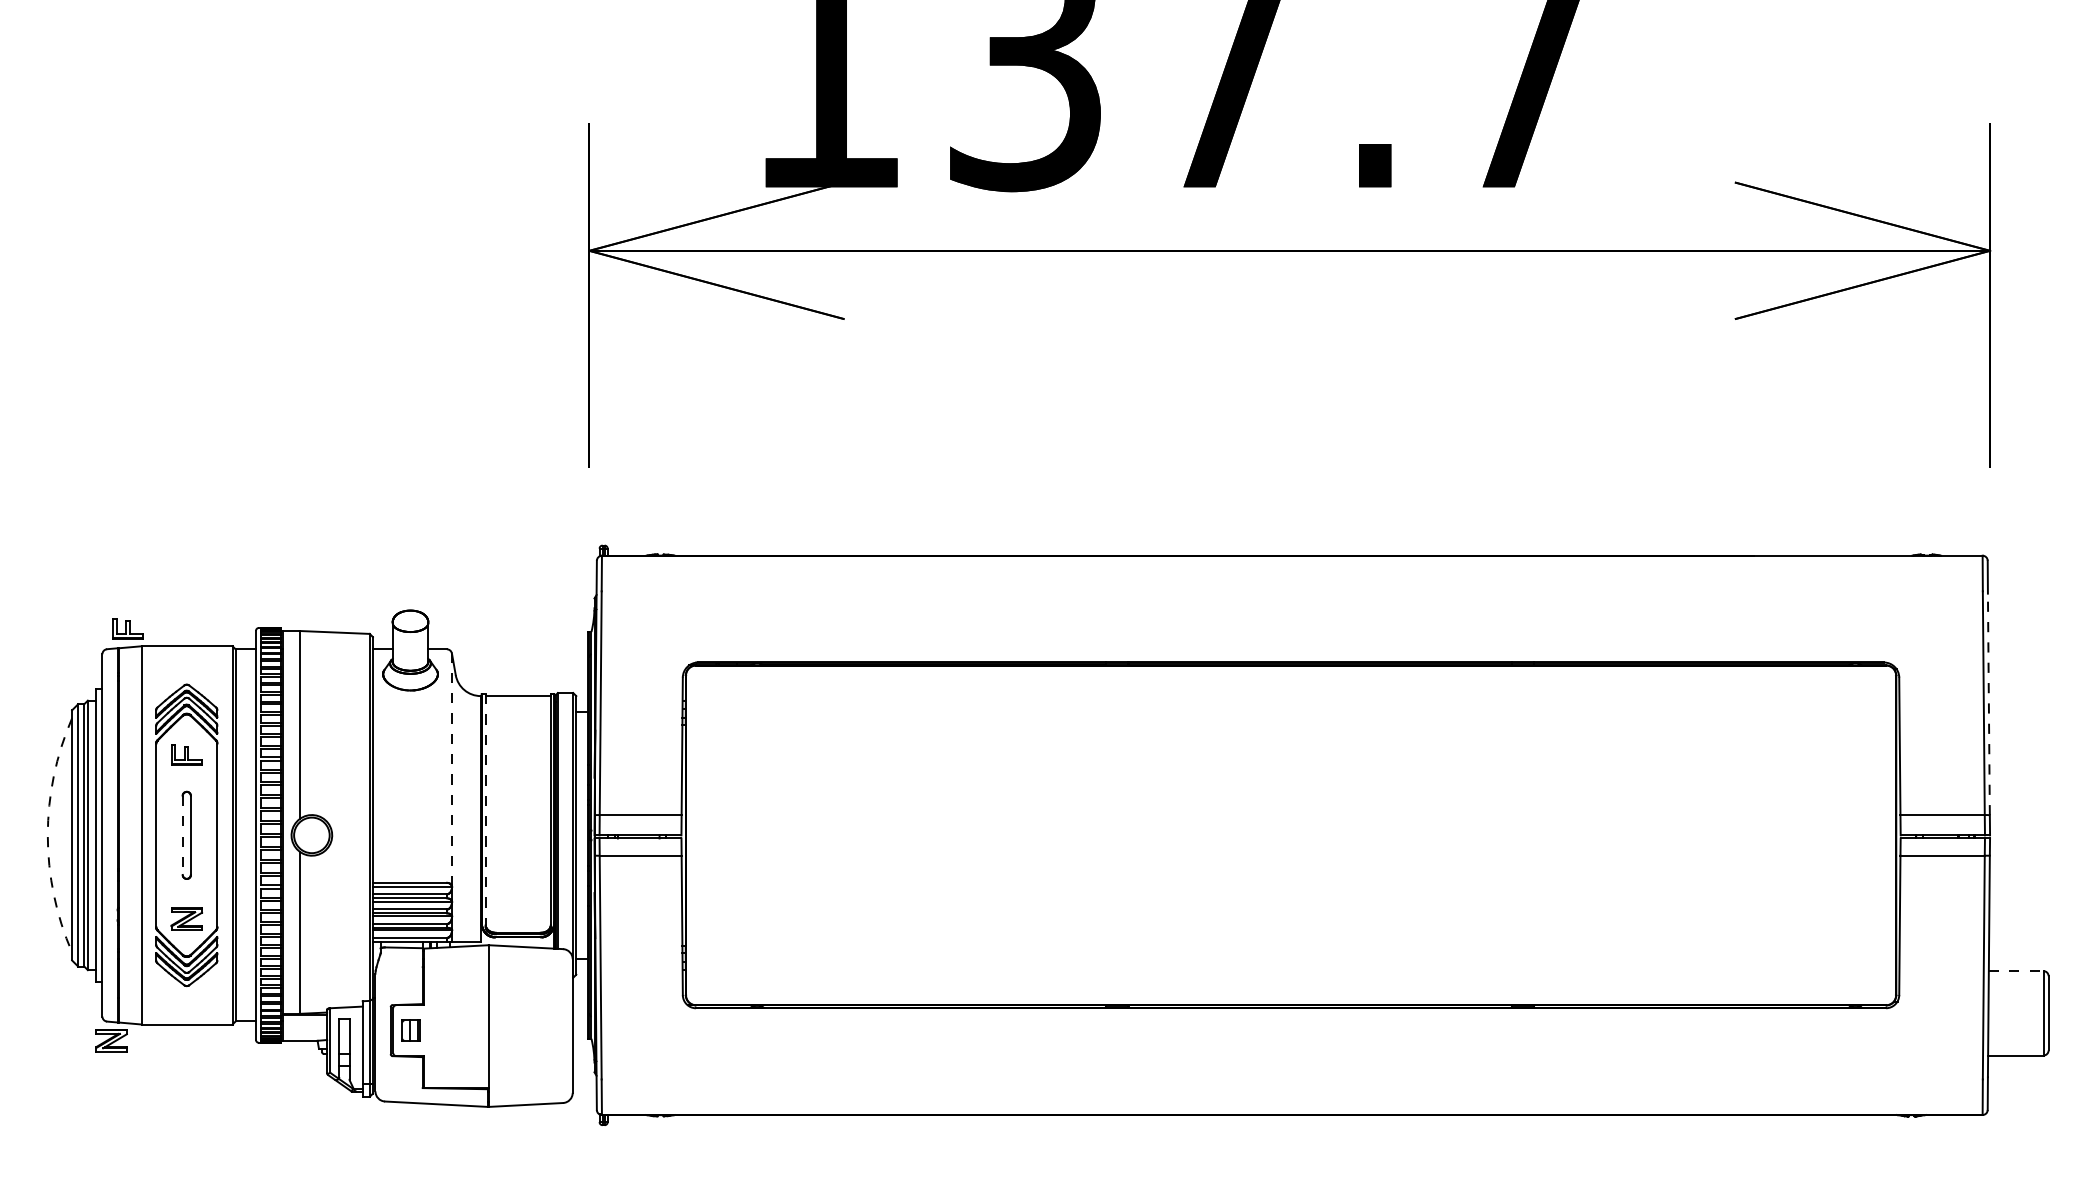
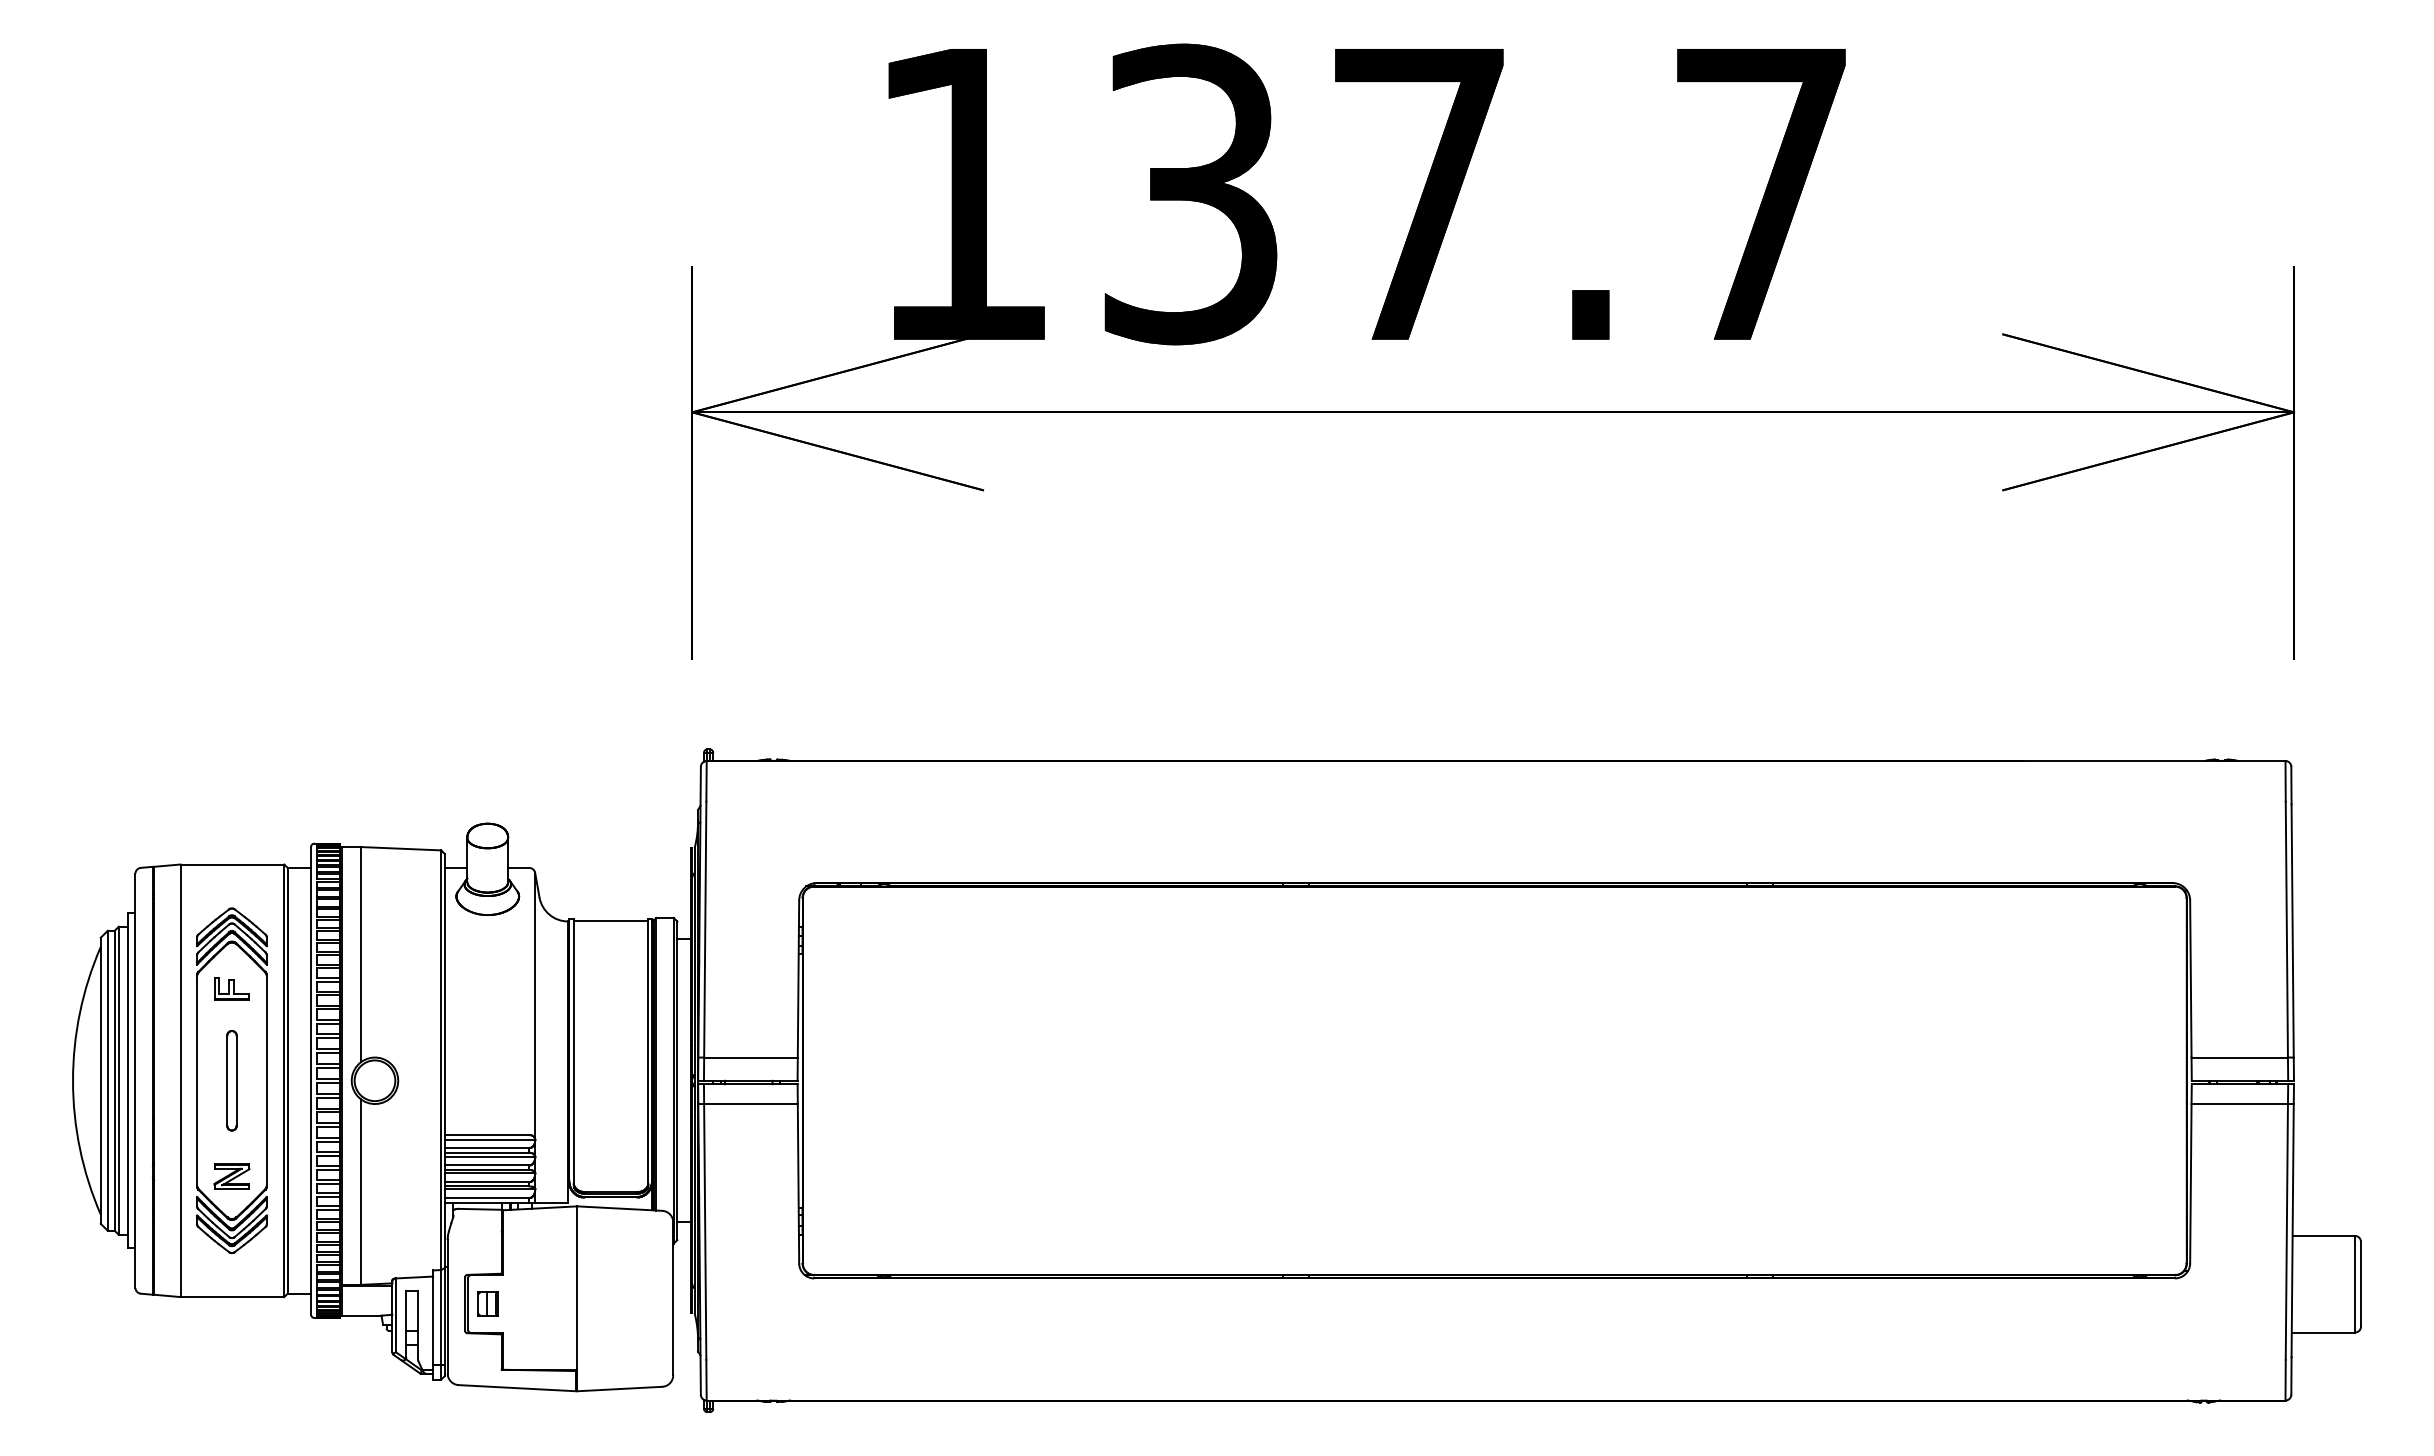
part: (127, 628) -> (164, 844), removed
line: (1988, 704) -> (2292, 931), dashed -> solid
line: (452, 769) -> (535, 1005), dashed -> solid
line: (485, 810) -> (573, 1052), dashed -> solid
arc: (48, 835) -> (73, 1080), dashed -> solid
line: (182, 836) -> (227, 1081), dashed -> solid
line: (2016, 970) -> (2324, 1235), dashed -> solid
part: (111, 1040) -> (145, 1315), removed

